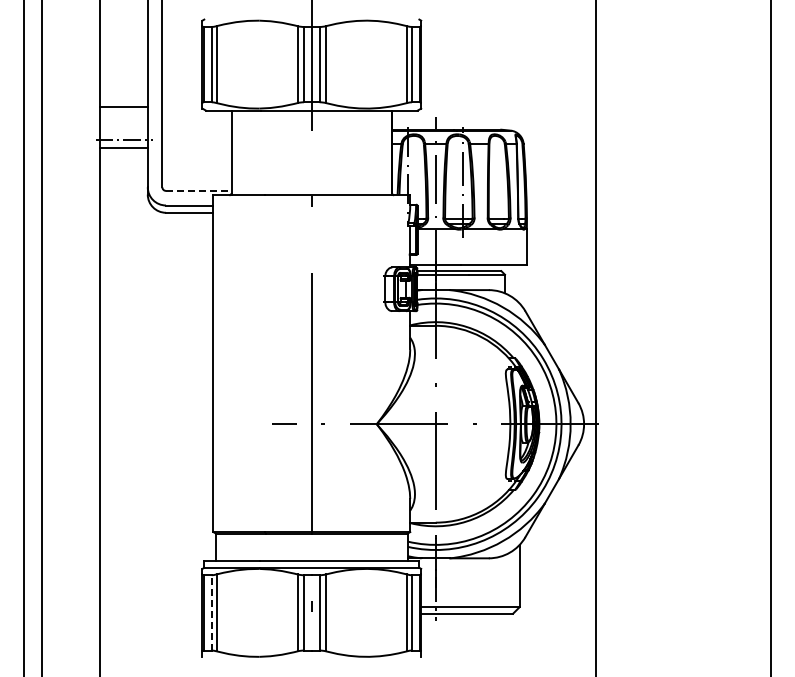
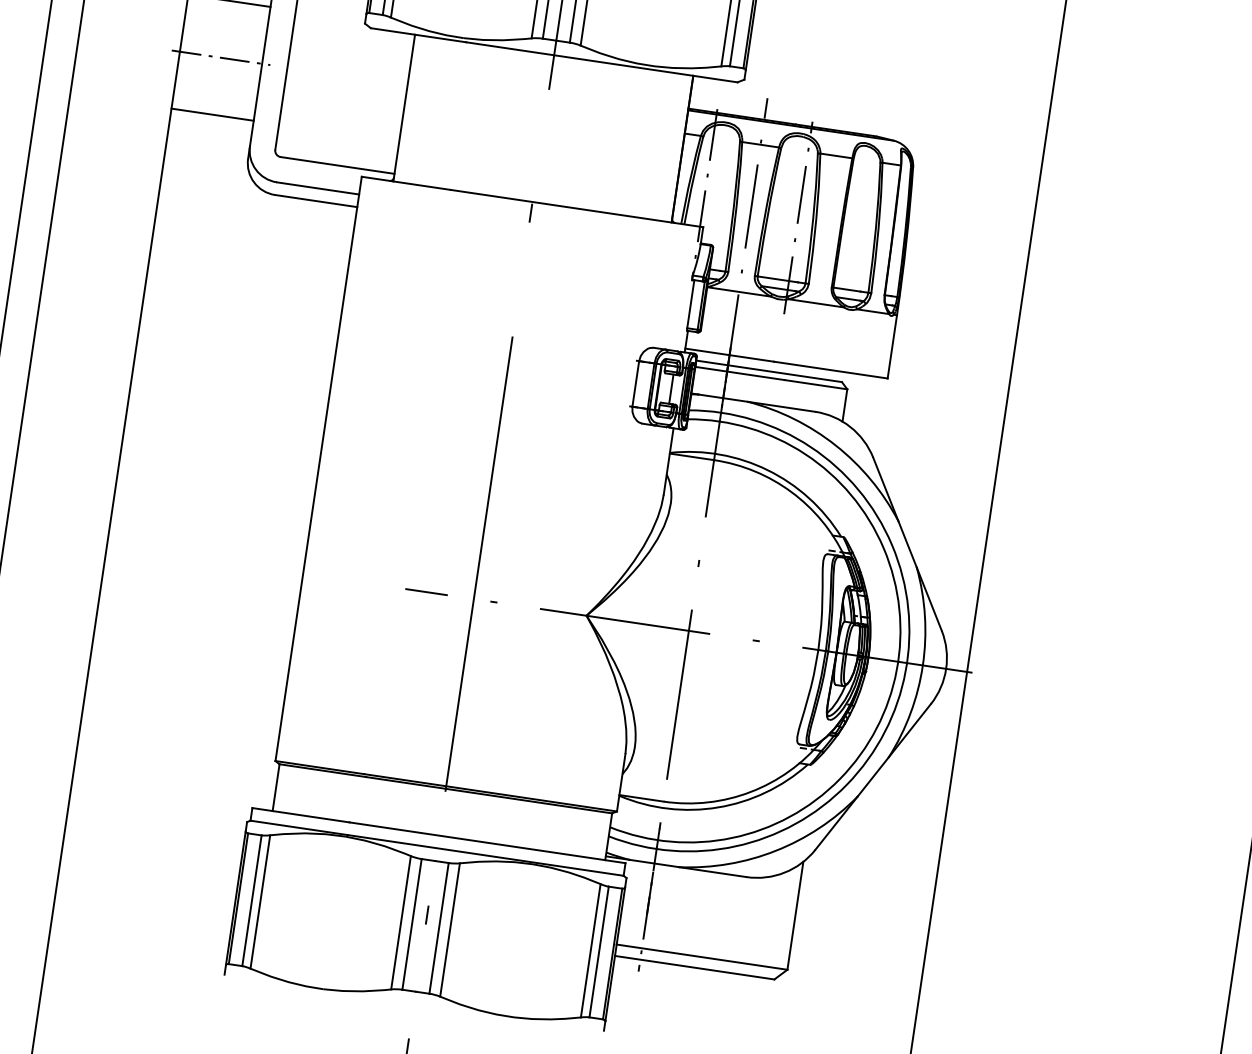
line: (123, 147) -> (211, 114), moved
line: (198, 190) -> (337, 164), dashed -> solid
line: (211, 612) -> (251, 900), dashed -> solid

